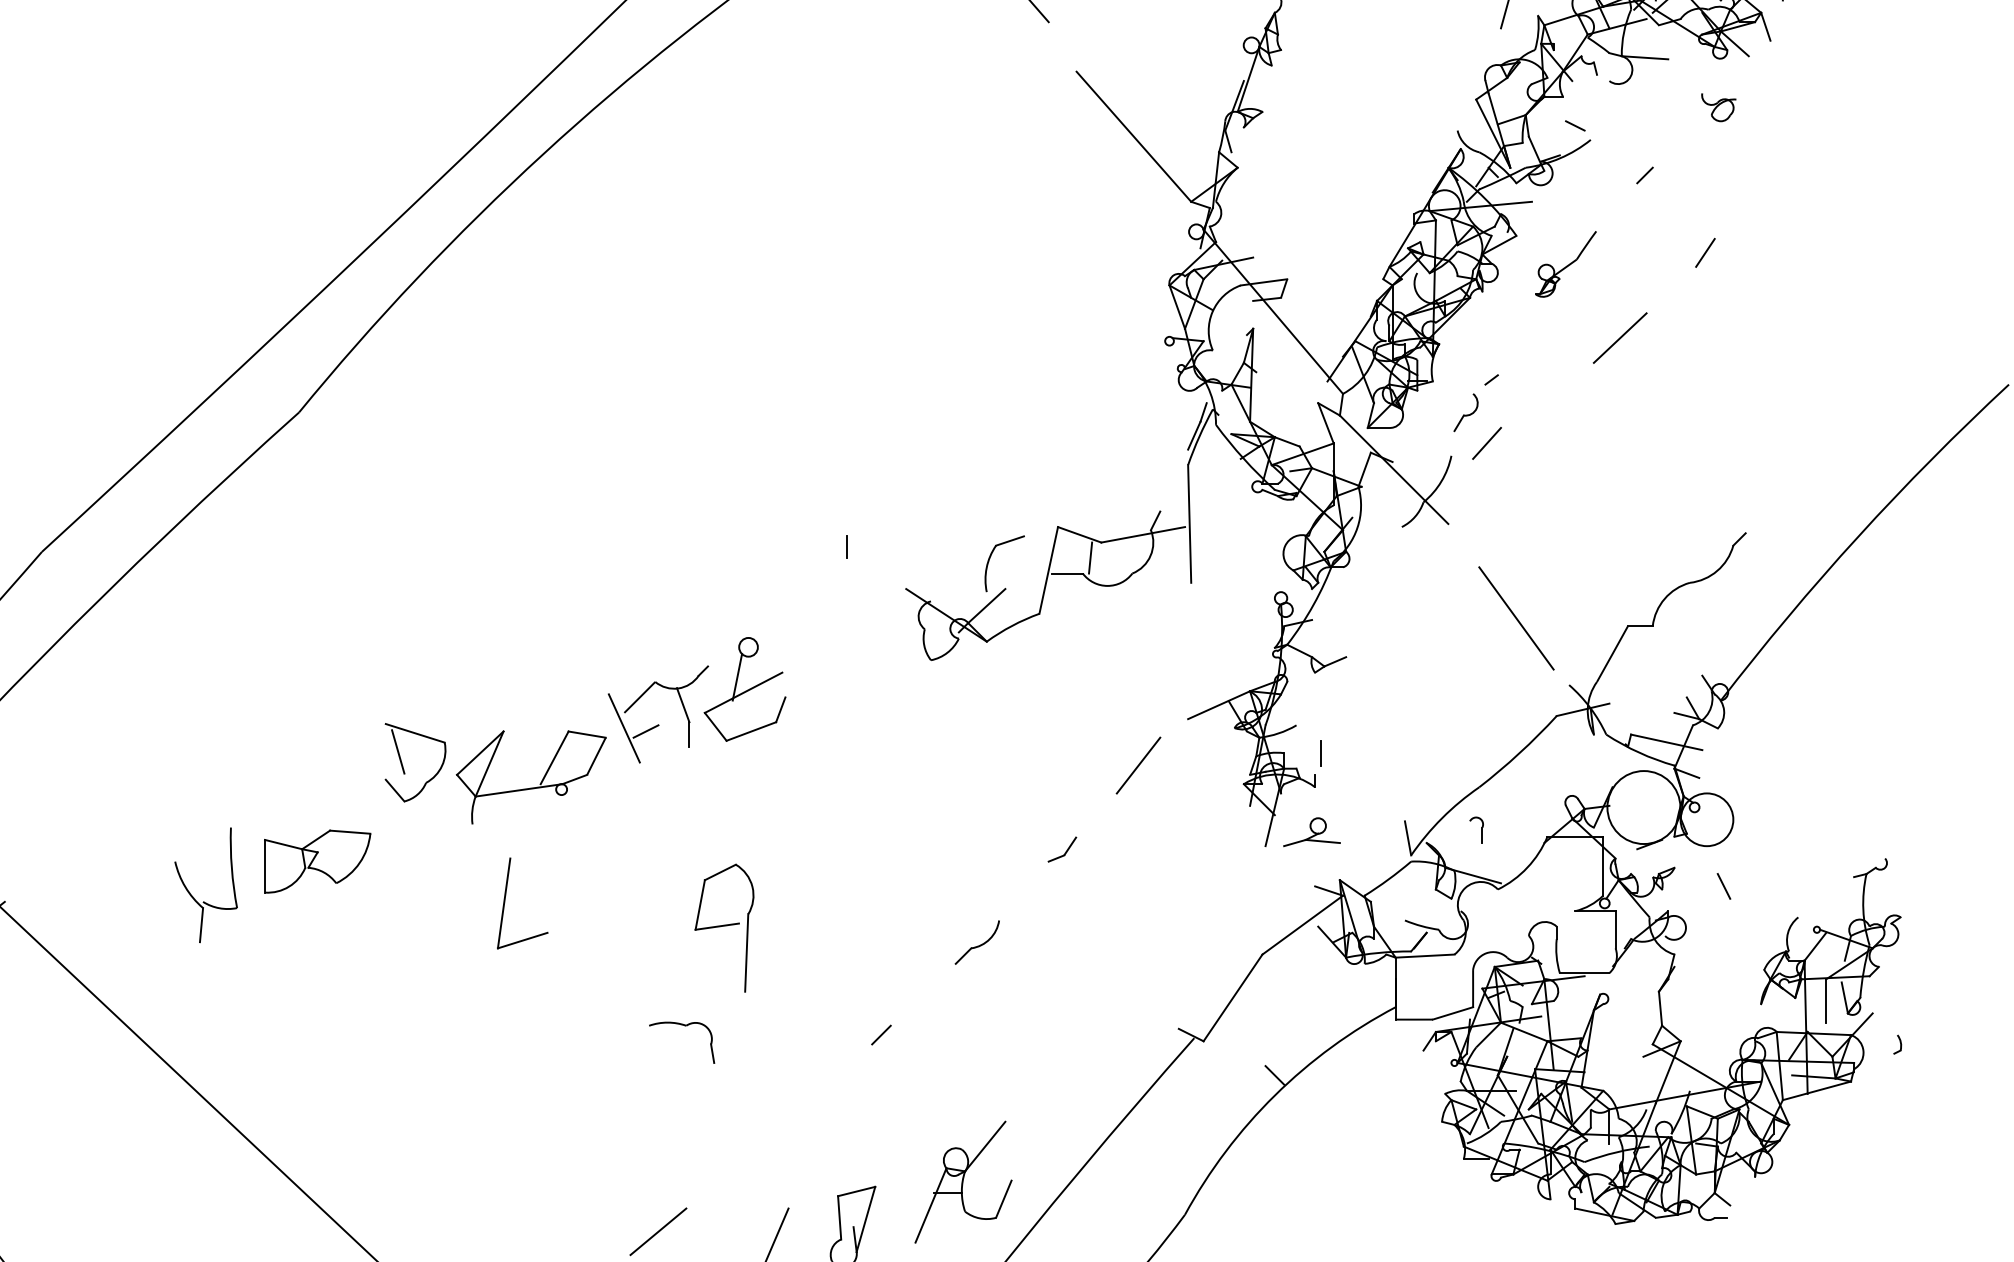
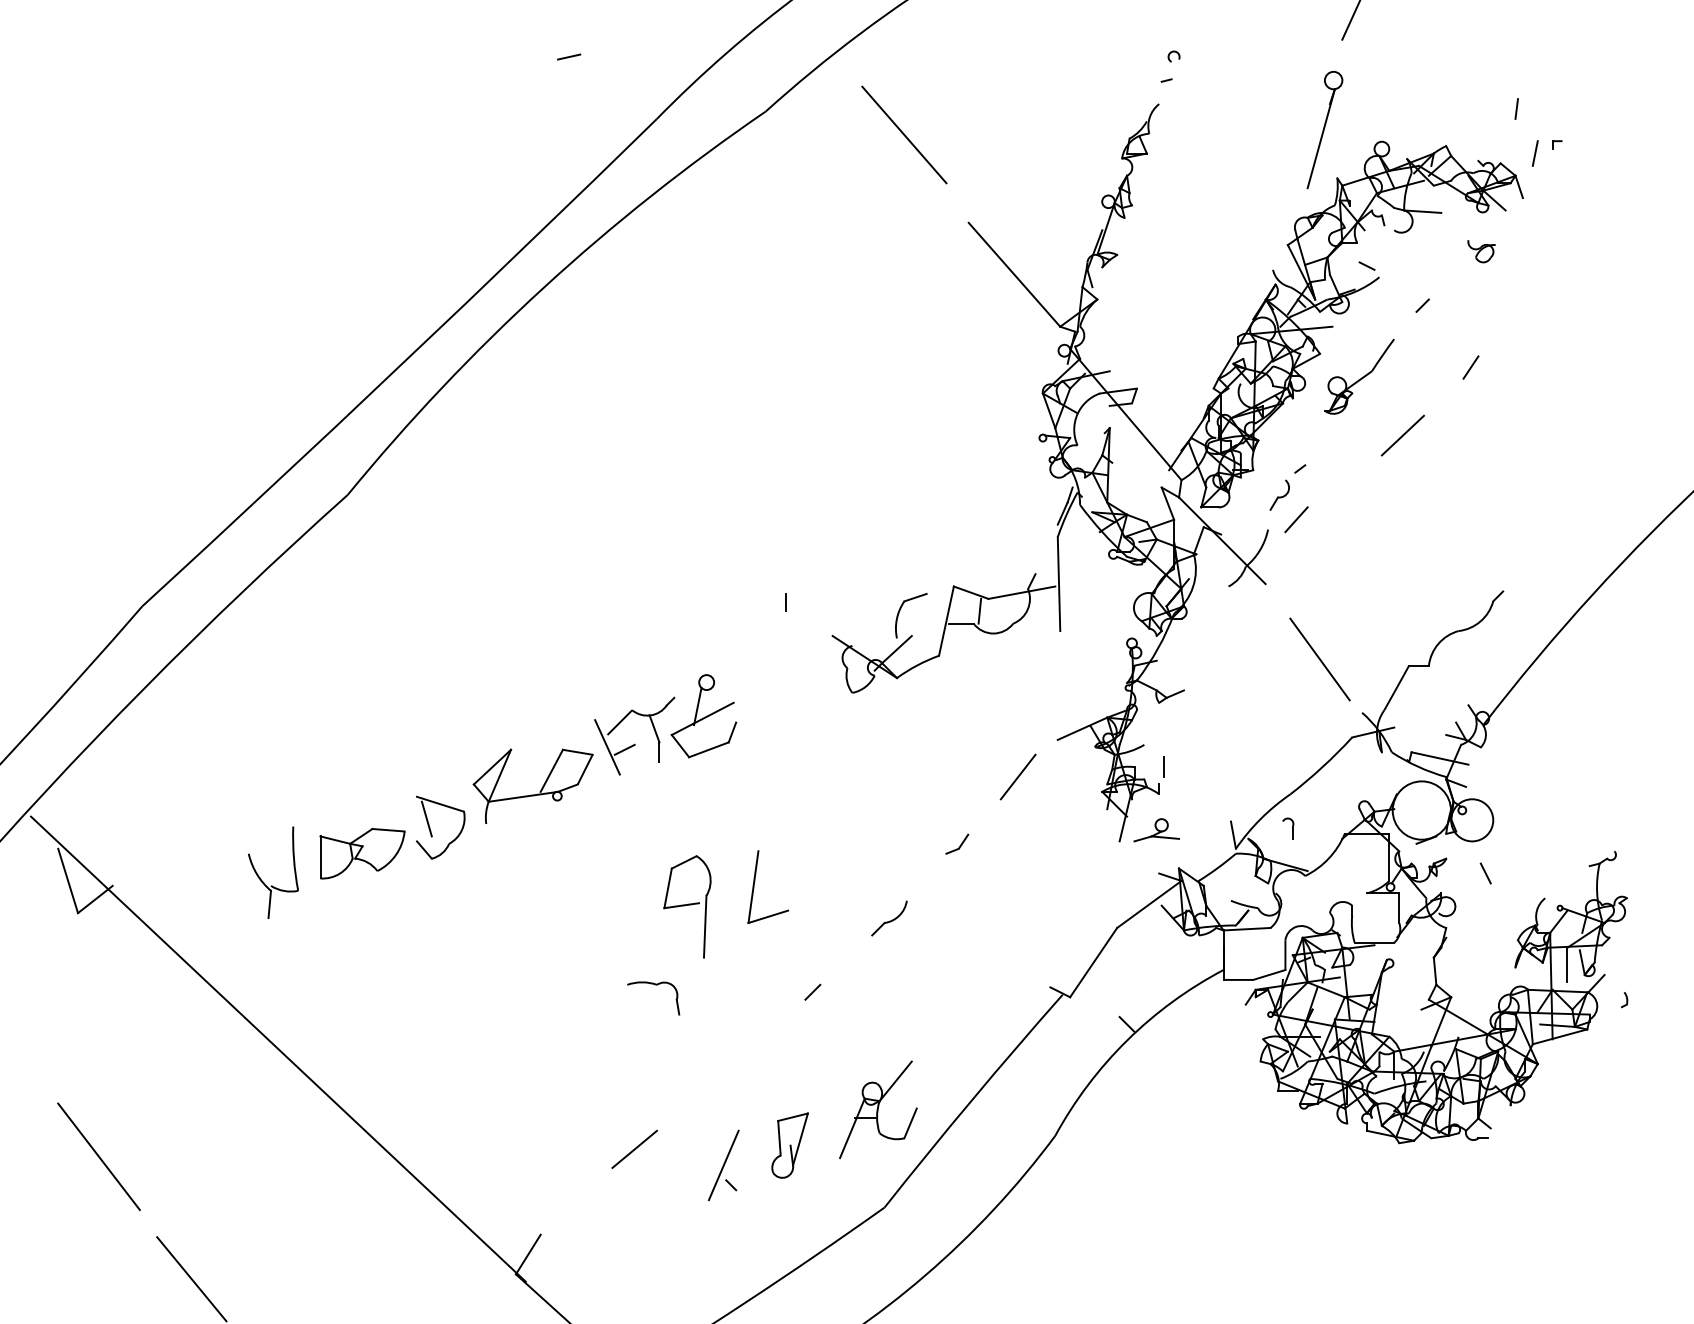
part: (1565, 264) -> (1359, 376), size x1.43
part: (404, 766) -> (431, 830), moved
part: (506, 896) -> (755, 881), moved

